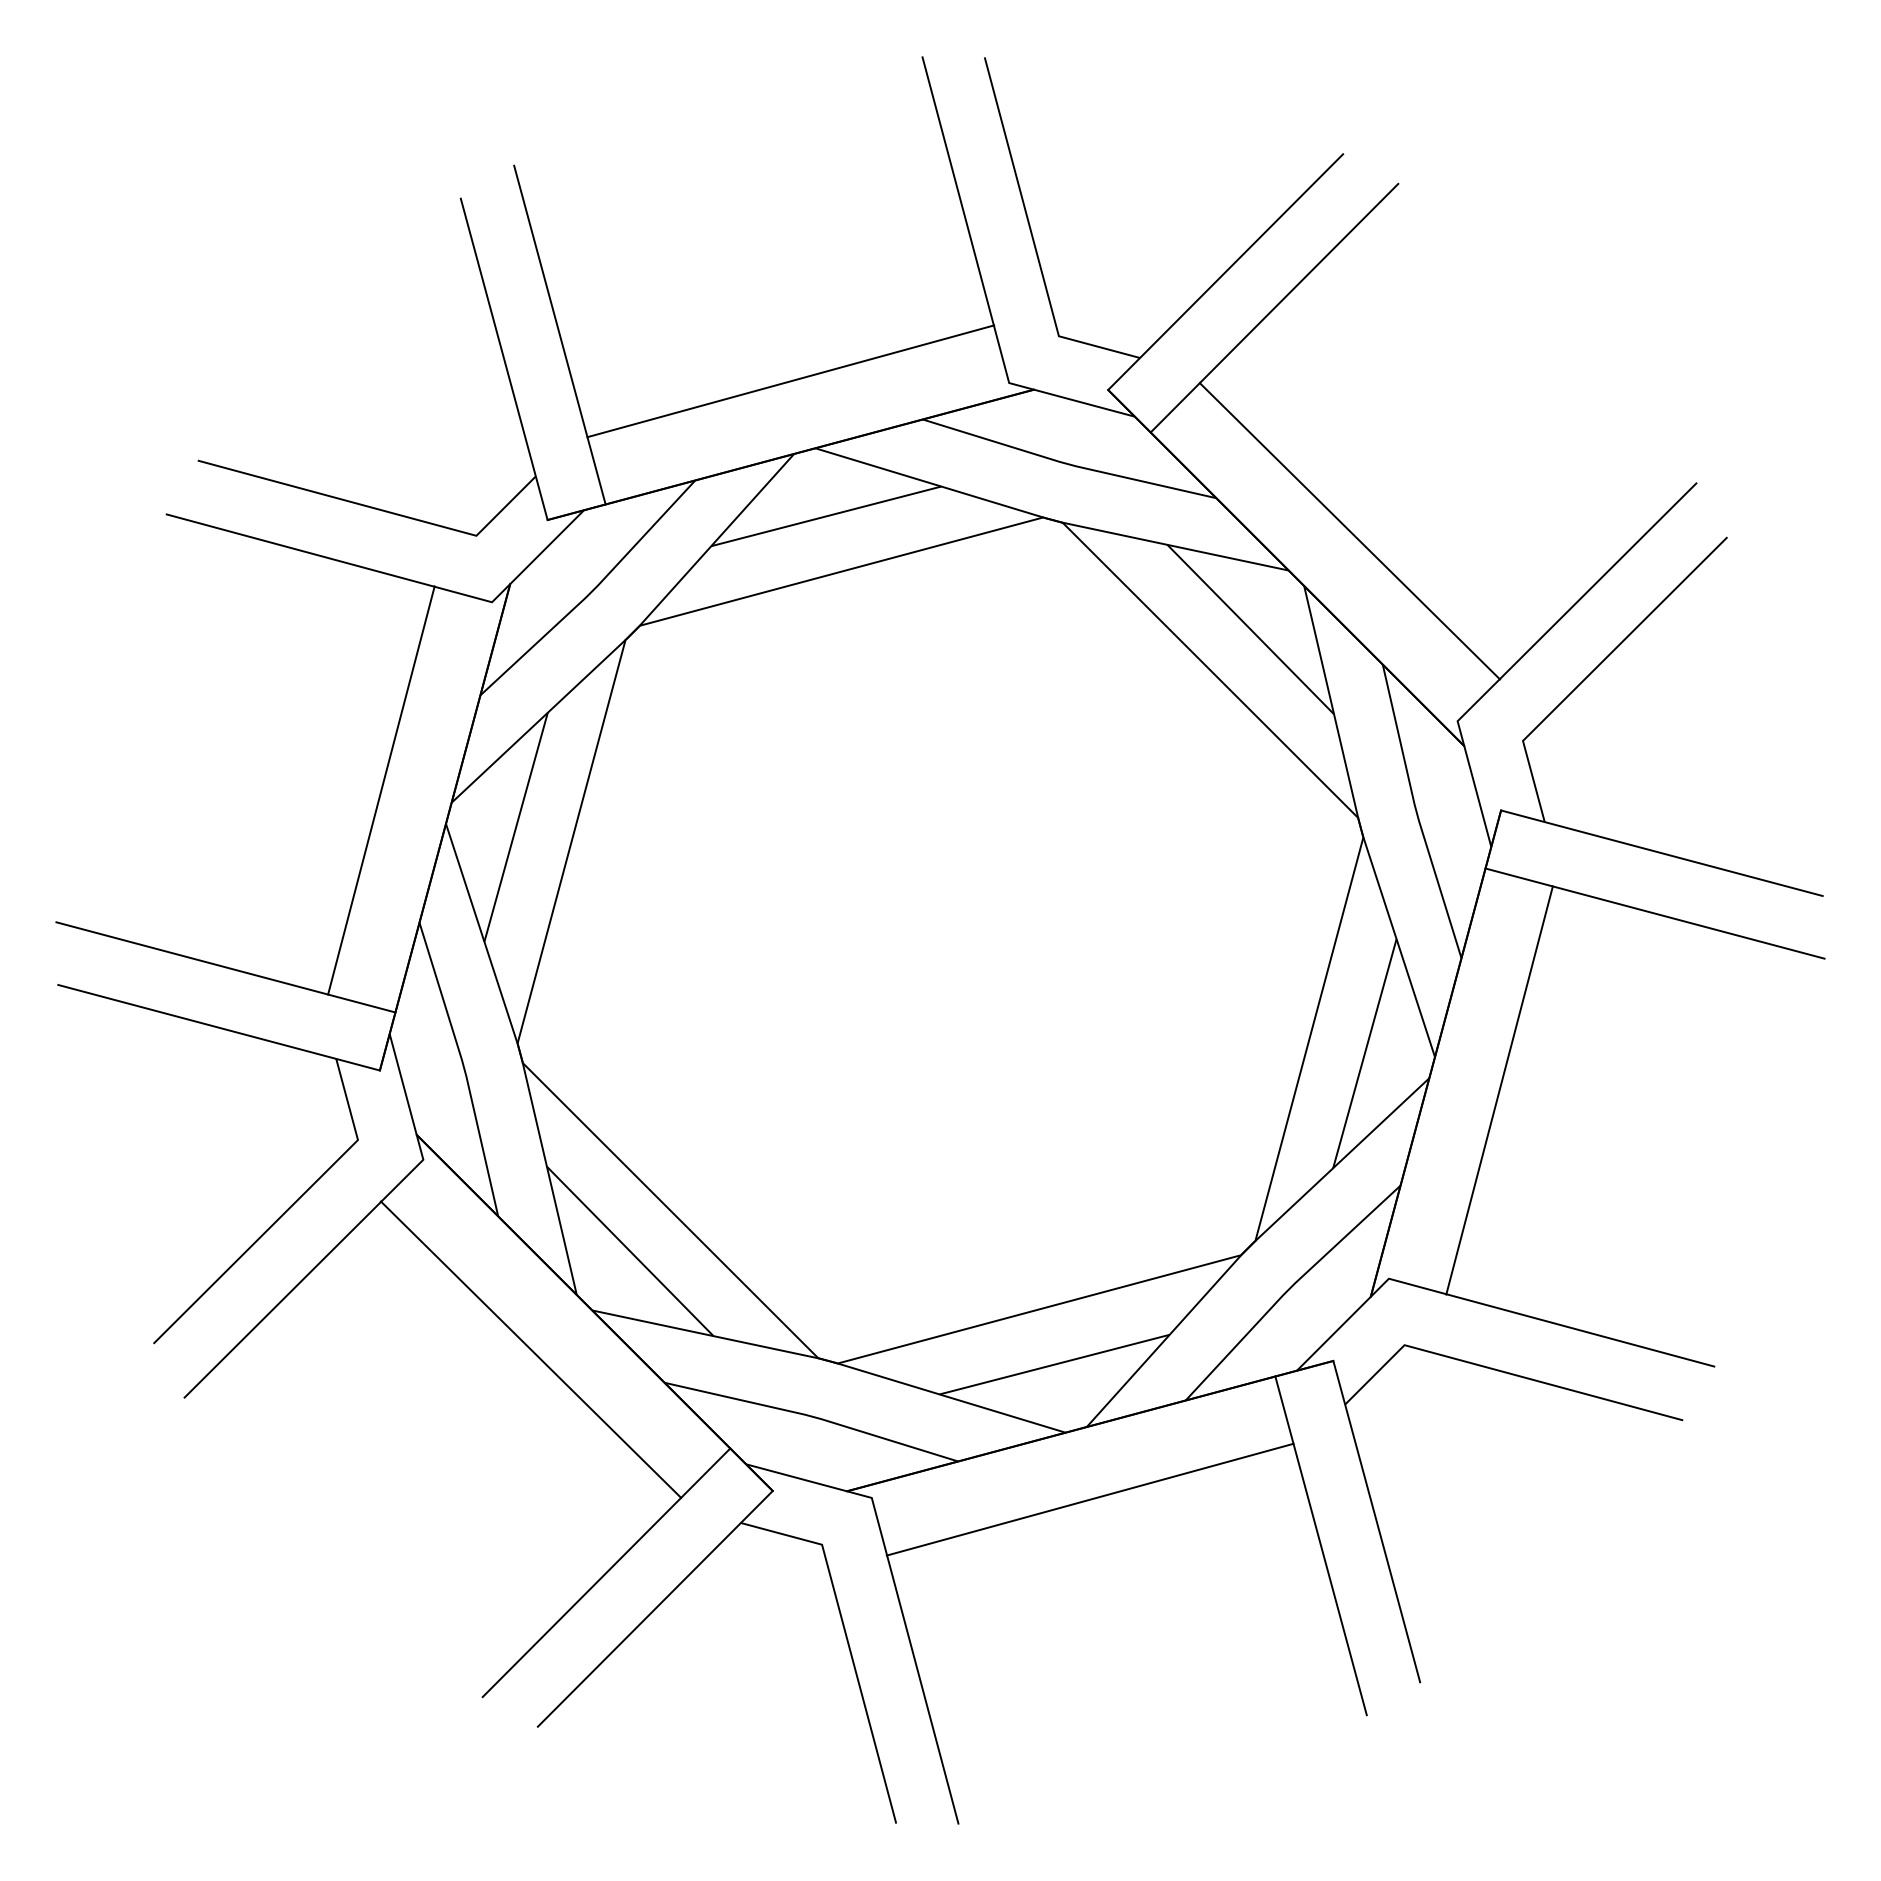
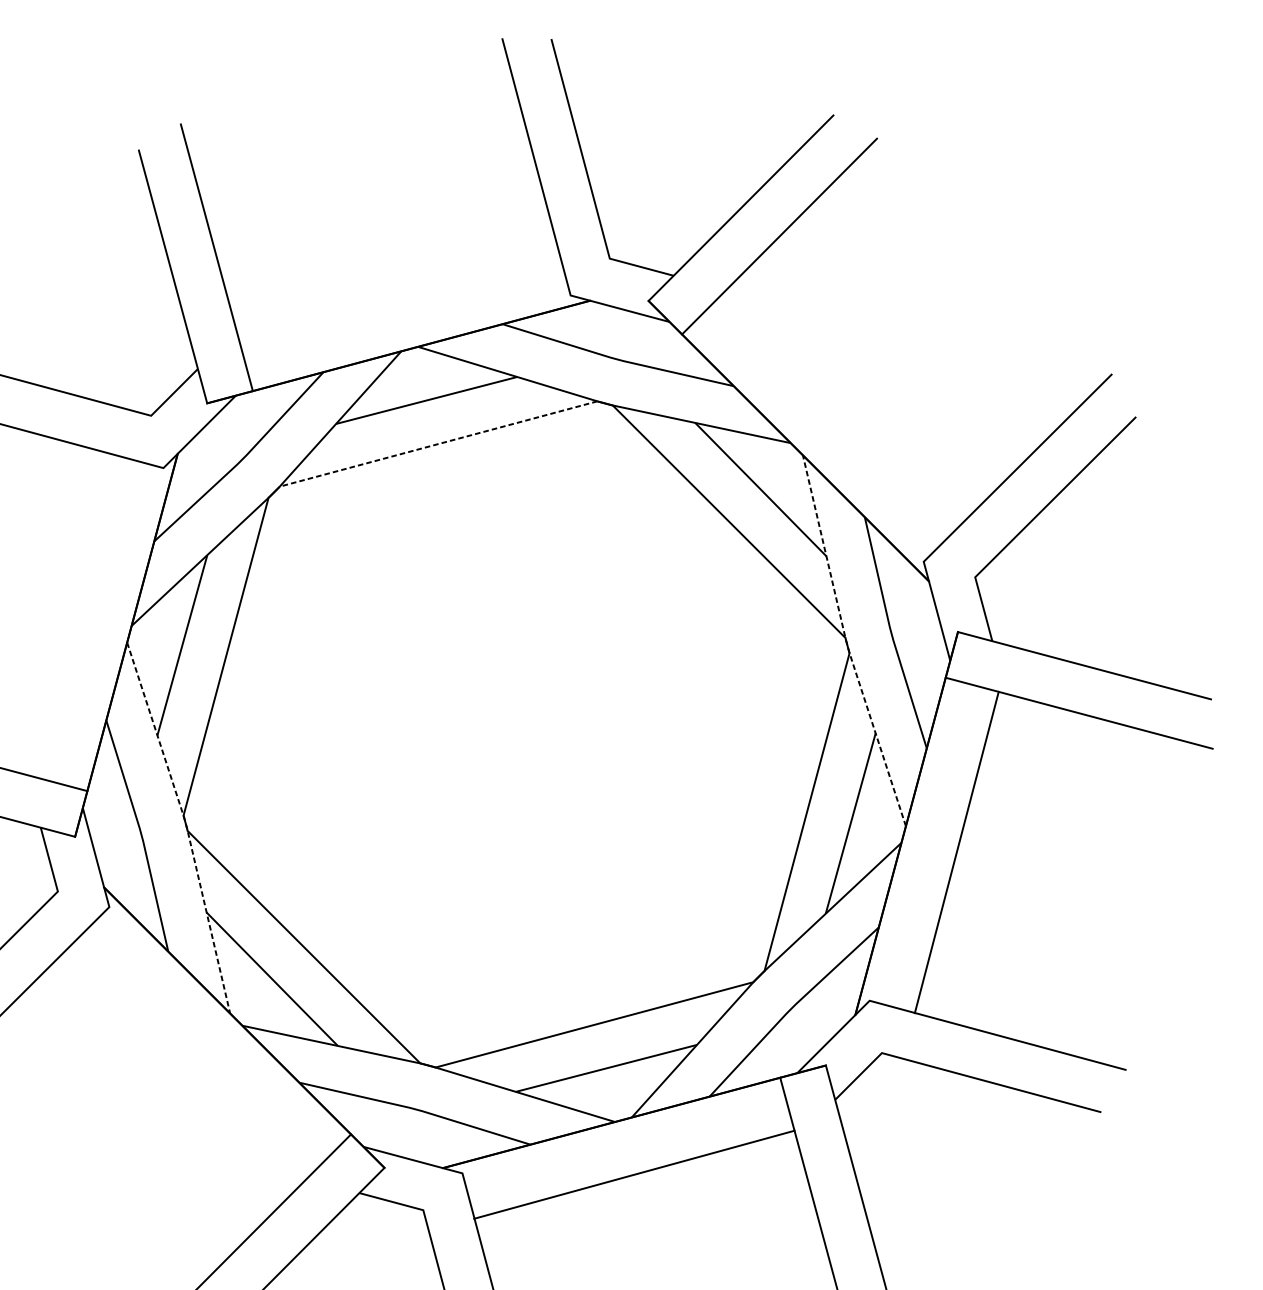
line: (790, 381) -> (398, 294), removed
line: (1349, 531) -> (838, 412), removed
line: (841, 571) -> (438, 443), solid -> dashed
line: (381, 790) -> (76, 616), removed
line: (1359, 824) -> (846, 643), solid -> dashed
line: (521, 1056) -> (186, 825), solid -> dashed
line: (530, 1349) -> (193, 1056), removed

